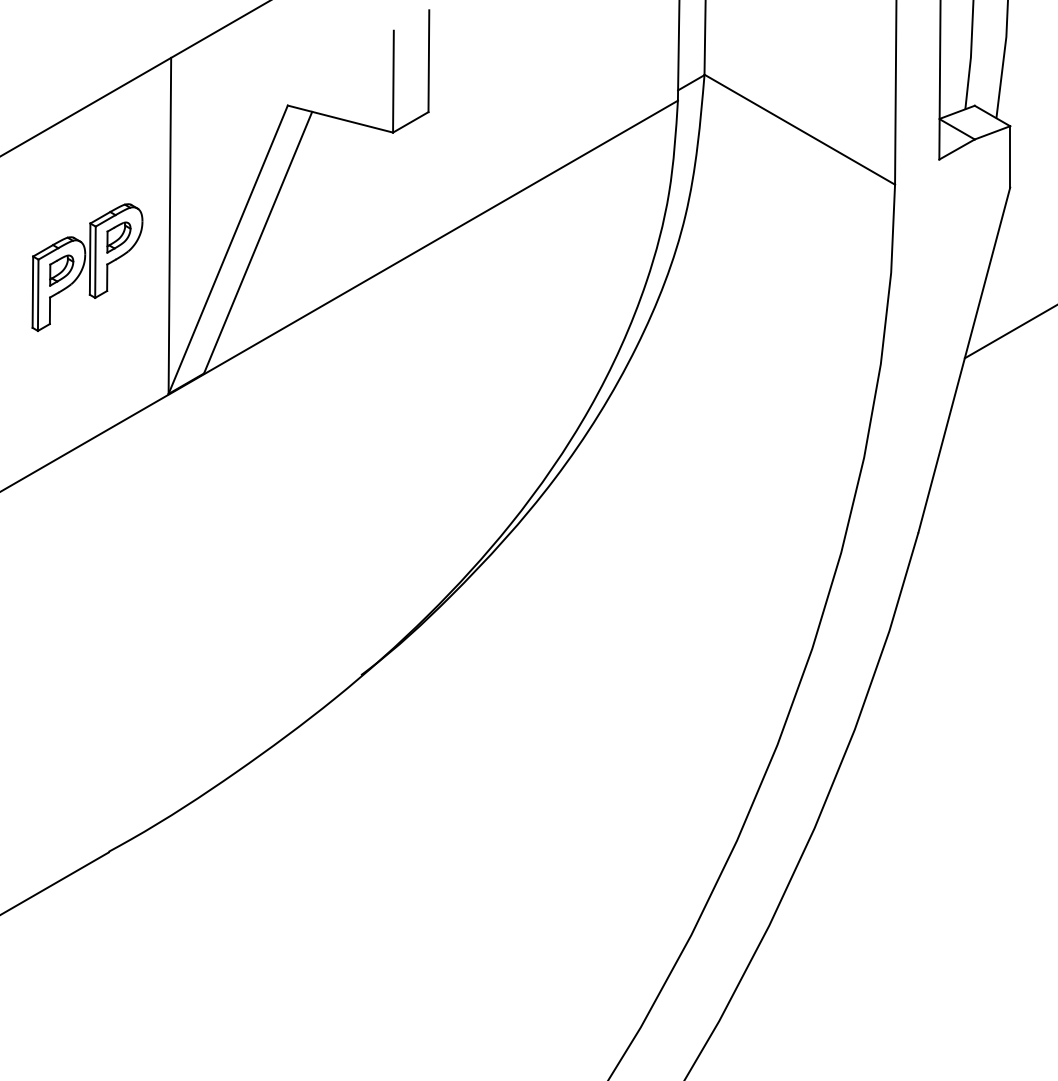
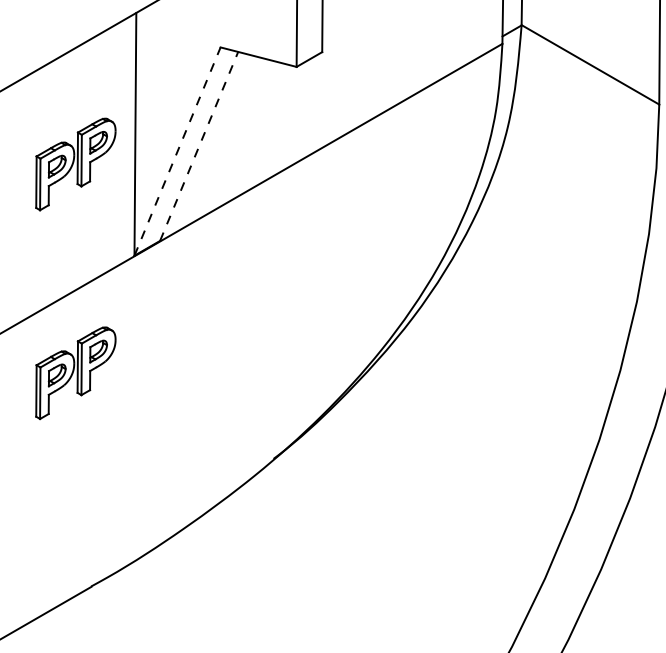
line: (258, 242) -> (199, 146), solid -> dashed
line: (228, 249) -> (177, 151), solid -> dashed
part: (87, 556) -> (75, 373), added

